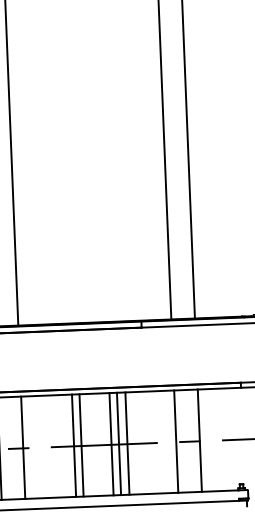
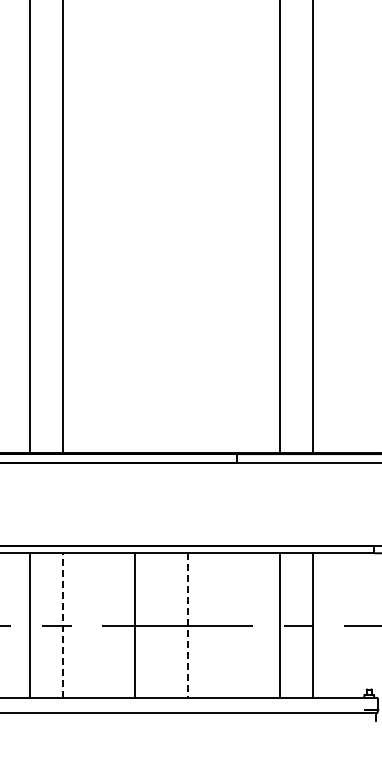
line: (118, 443) -> (198, 625), removed
line: (127, 443) -> (210, 625), removed
line: (111, 444) -> (188, 626), solid -> dashed
line: (81, 445) -> (145, 625), removed
line: (23, 447) -> (63, 625), solid -> dashed

